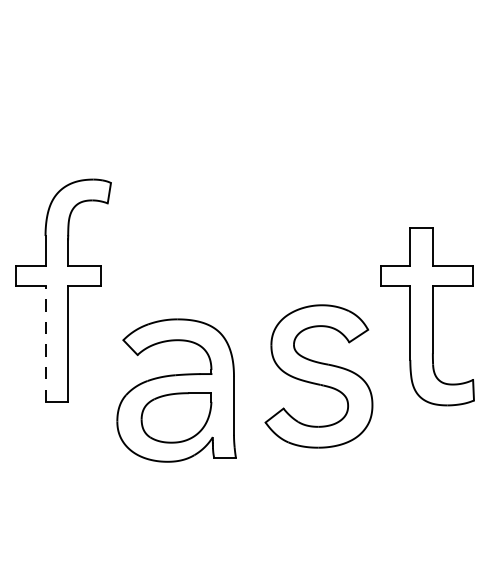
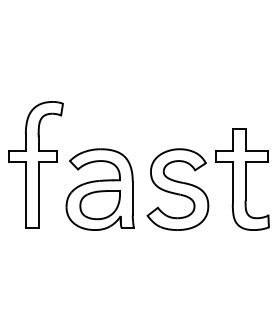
line: (44, 342) -> (25, 194), dashed -> solid
part: (318, 376) -> (177, 189), moved
part: (175, 390) -> (99, 189), moved

